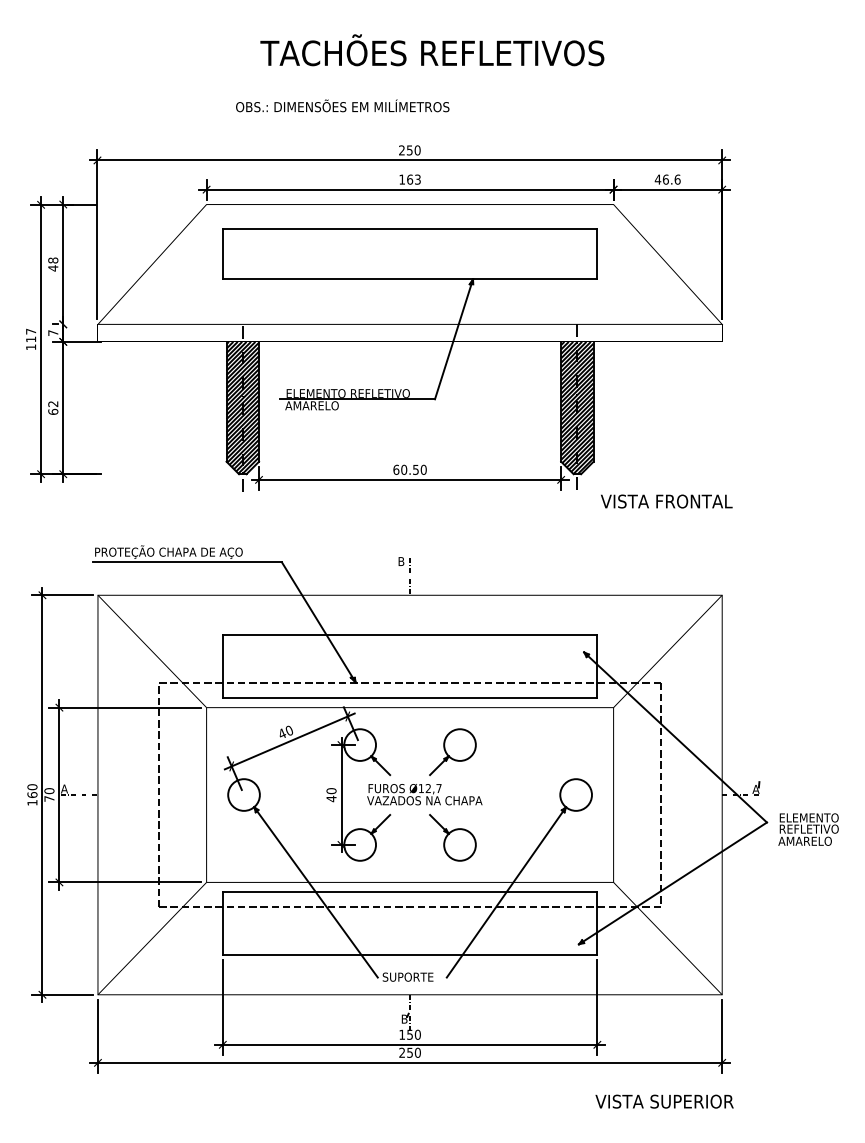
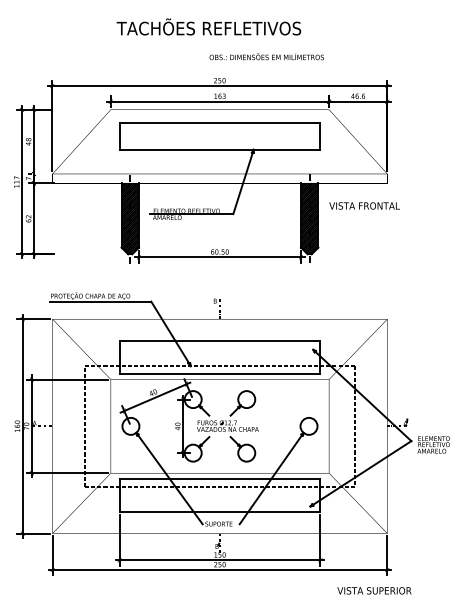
text: (431, 49) -> (208, 26), moved
text: (342, 105) -> (266, 56), moved
text: (666, 500) -> (364, 205), moved
text: (664, 1101) -> (374, 590), moved

